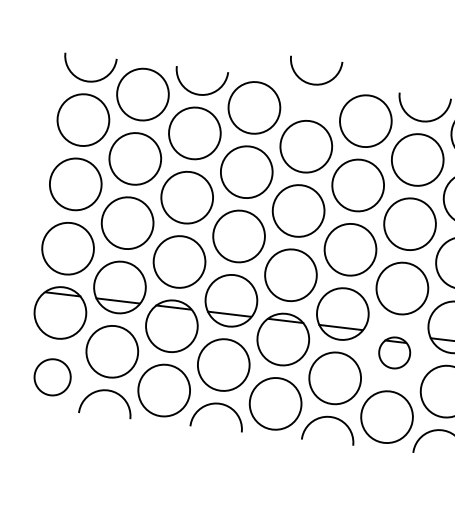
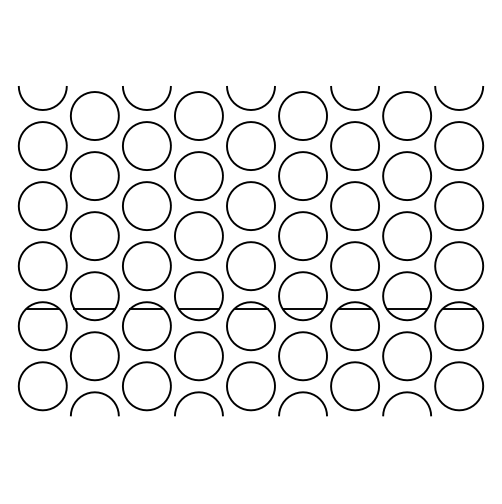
curve: (311, 82) -> (248, 108), moved
part: (394, 353) -> (354, 326), size x1.67
part: (52, 377) -> (42, 386), size x1.43

